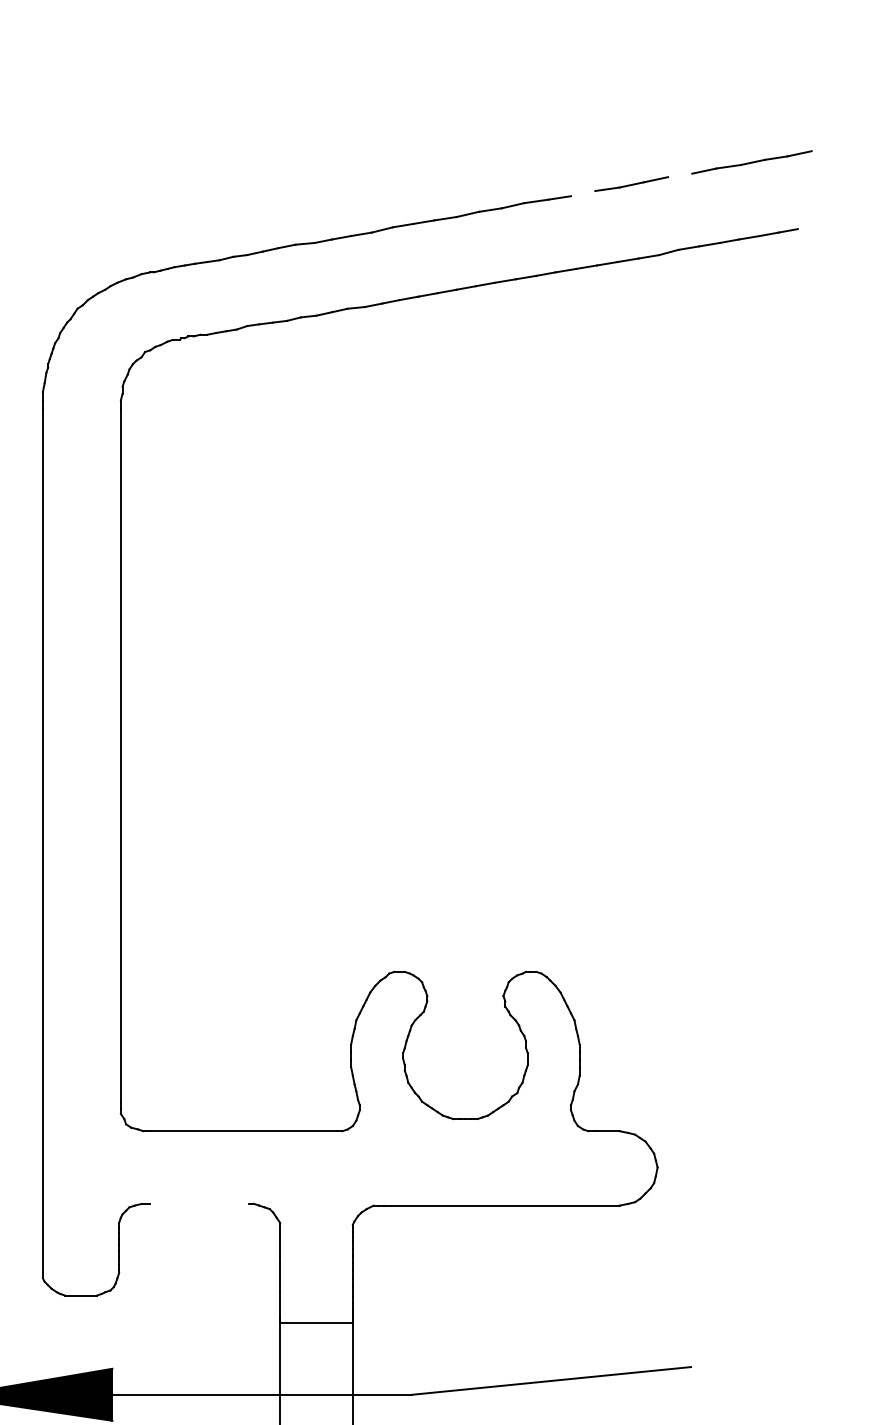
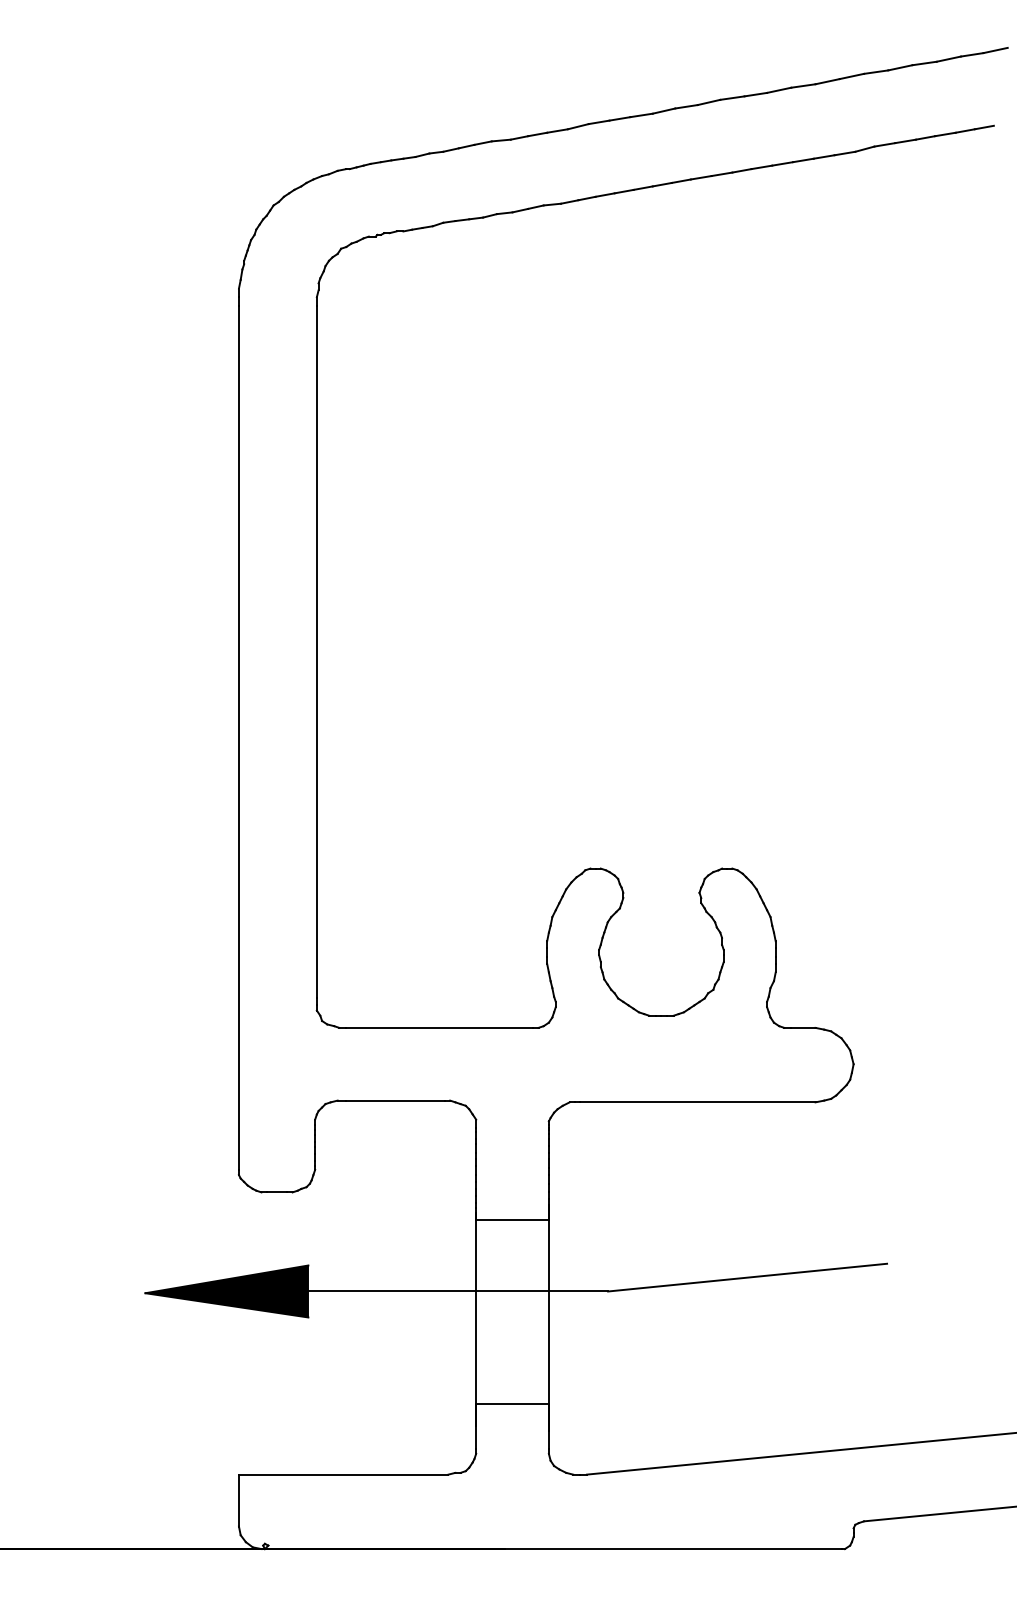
line: (680, 174) -> (876, 71), added
line: (583, 192) -> (779, 89), added
line: (199, 1203) -> (395, 1100), added

